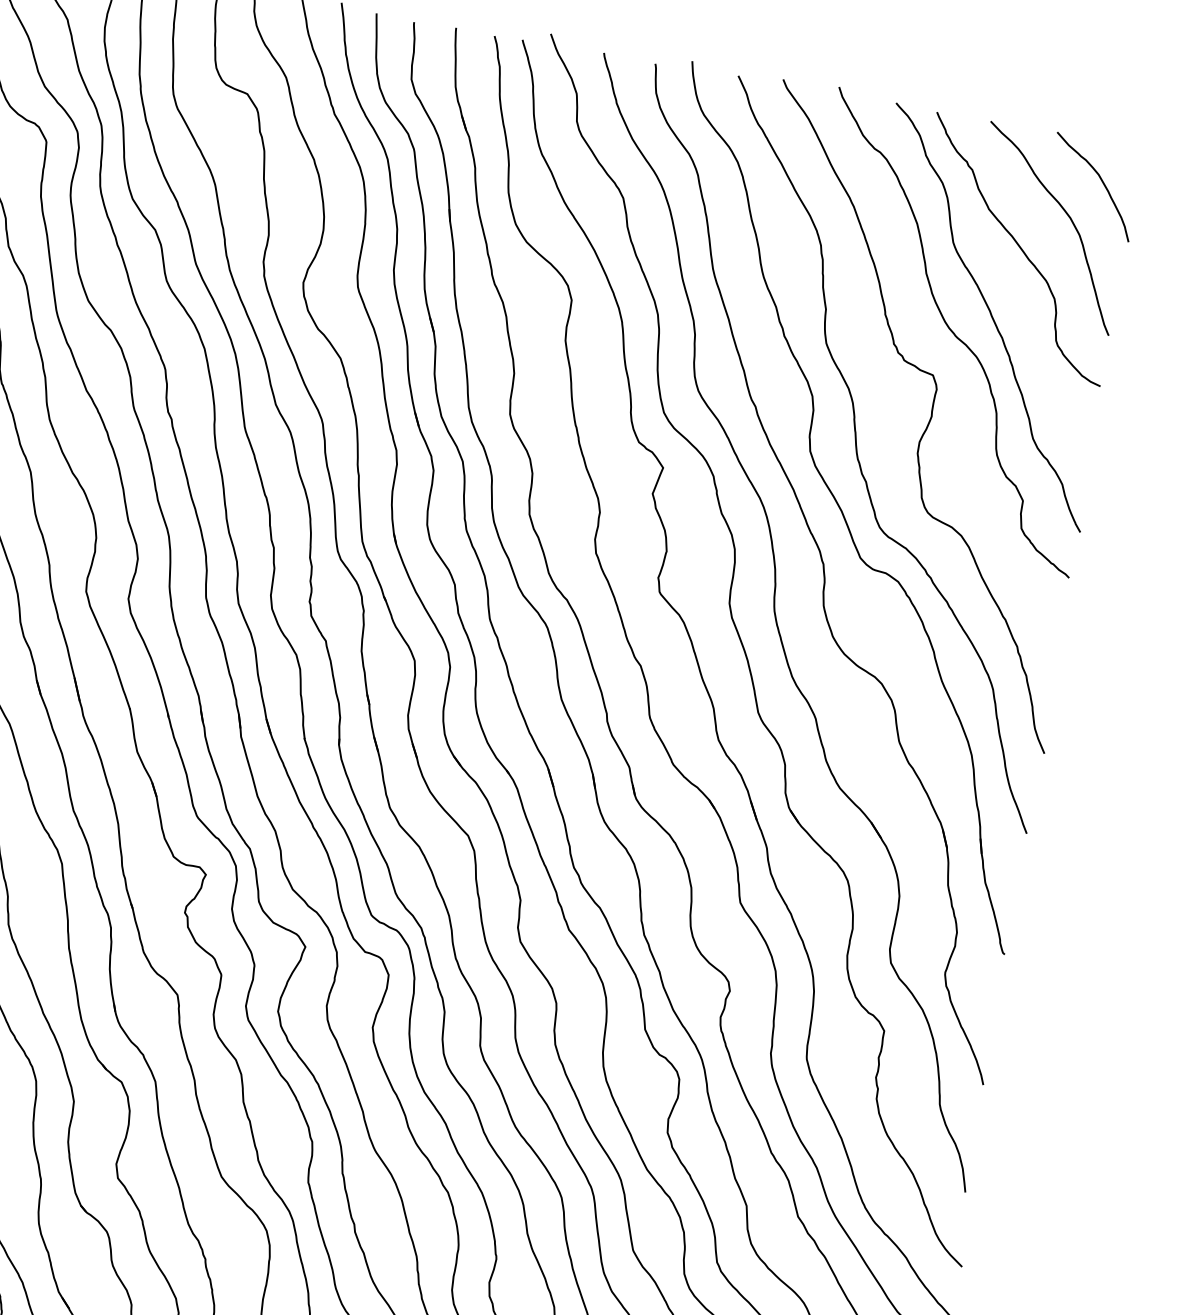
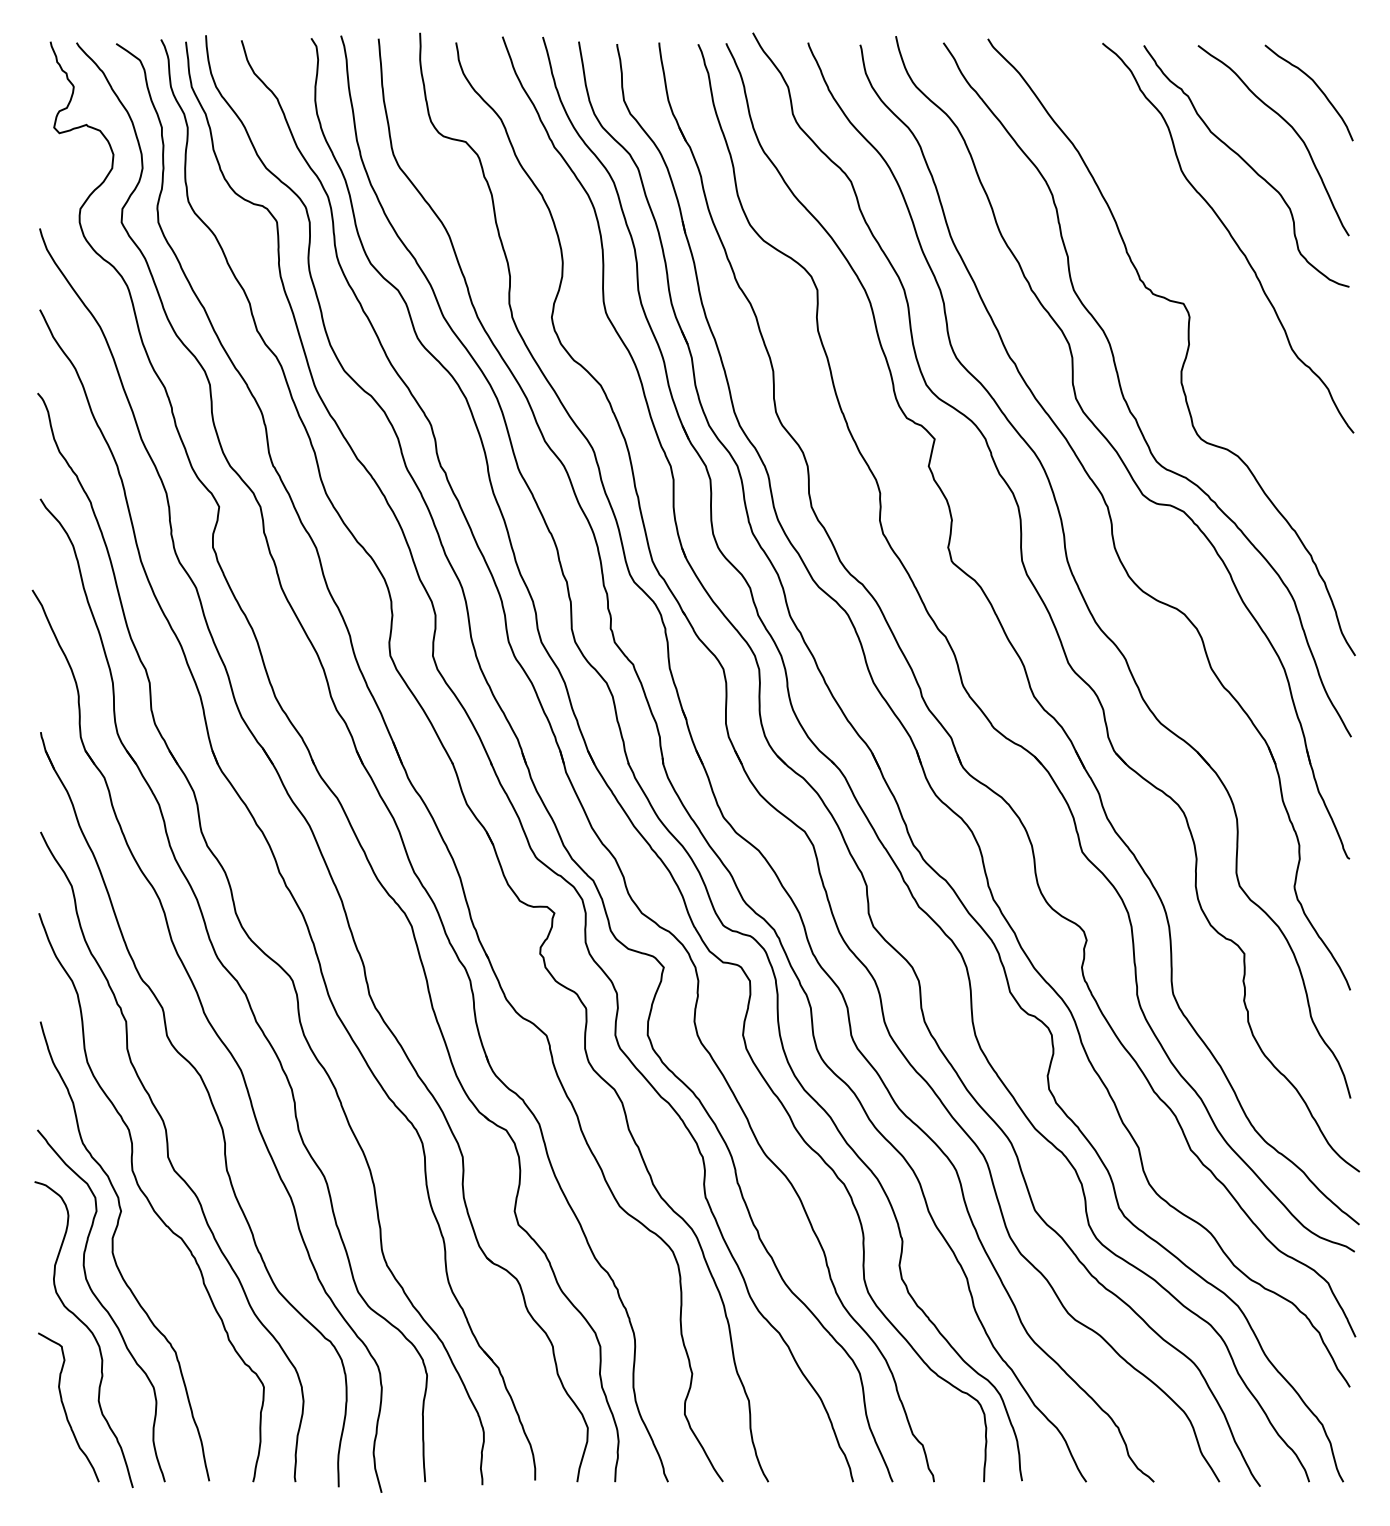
curve: (953, 332) -> (1196, 258), removed

